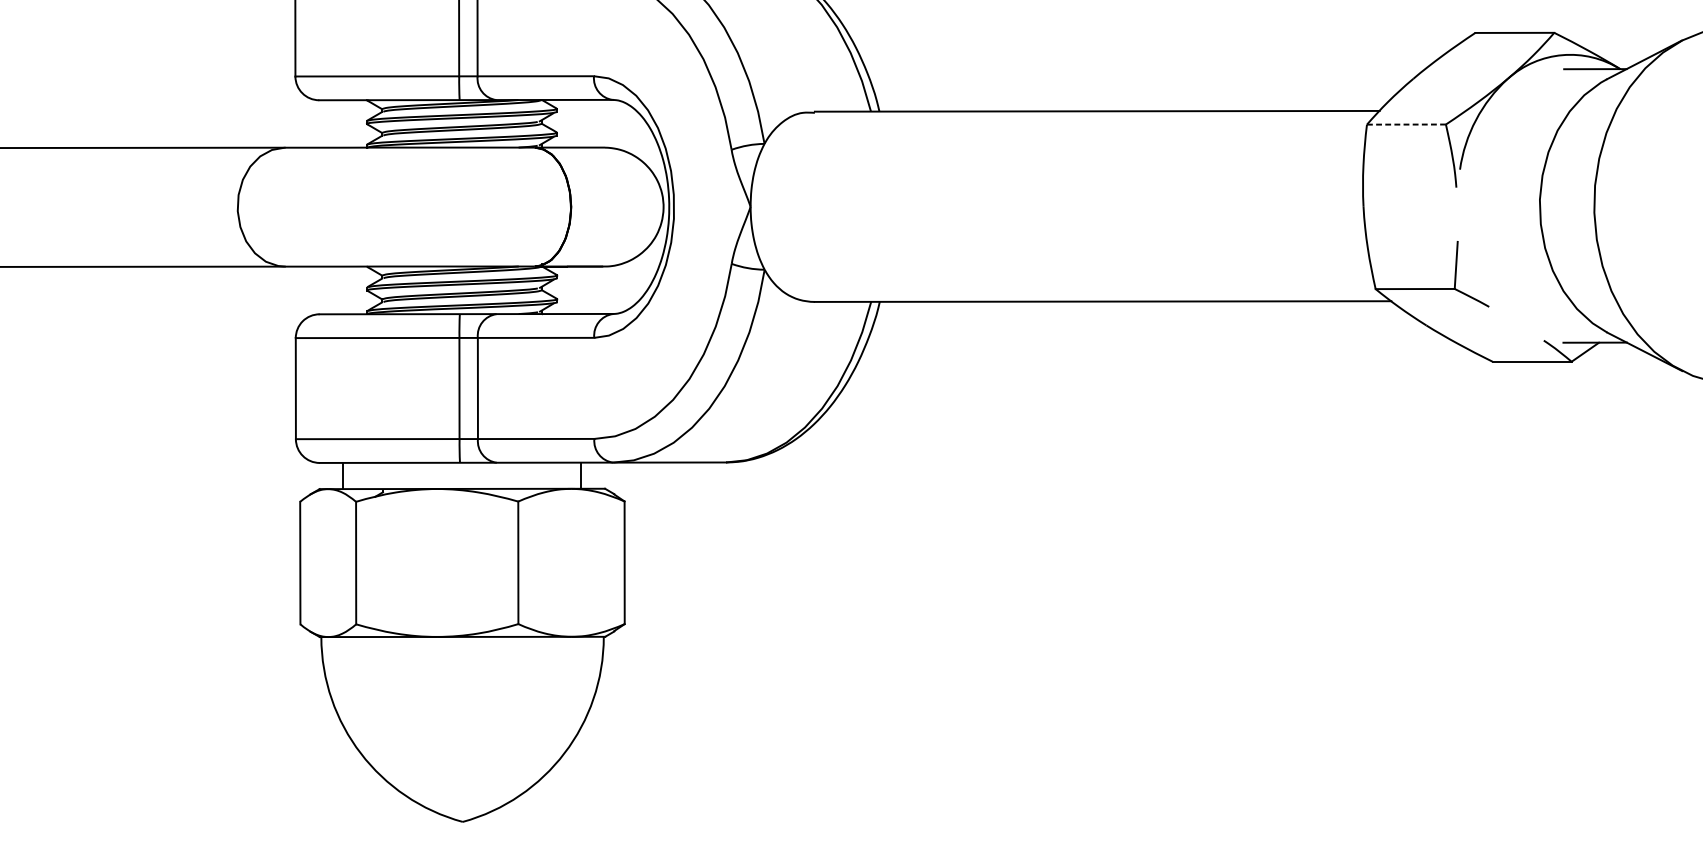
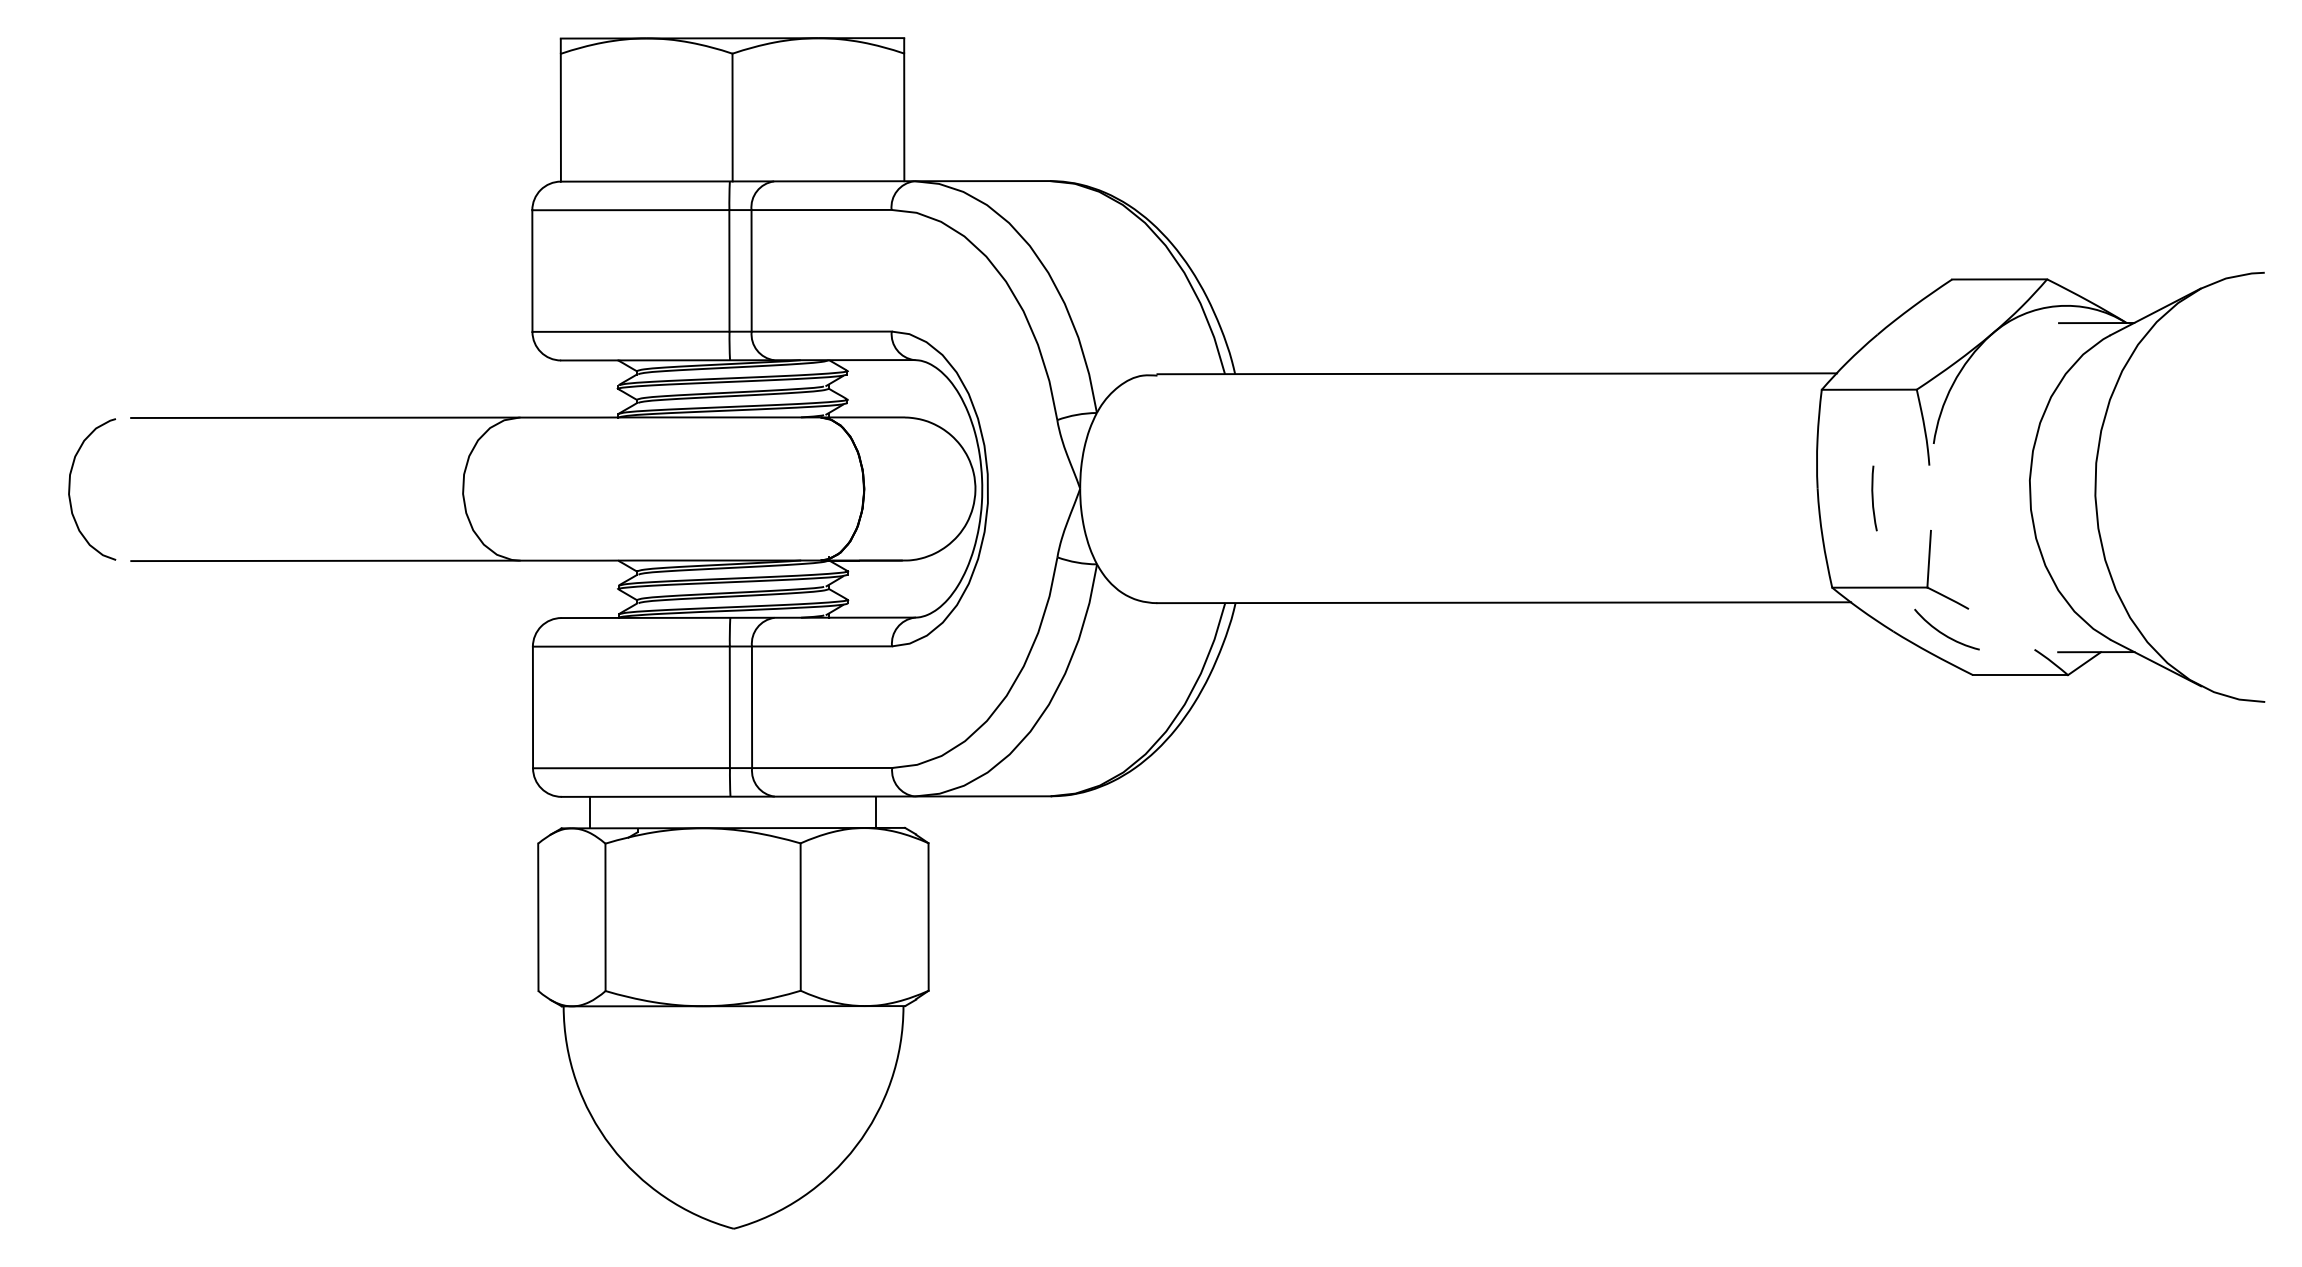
line: (1406, 124) -> (1869, 389), dashed -> solid
arc: (1409, 214) -> (1873, 498), added
arc: (1468, 327) -> (1944, 633), added

